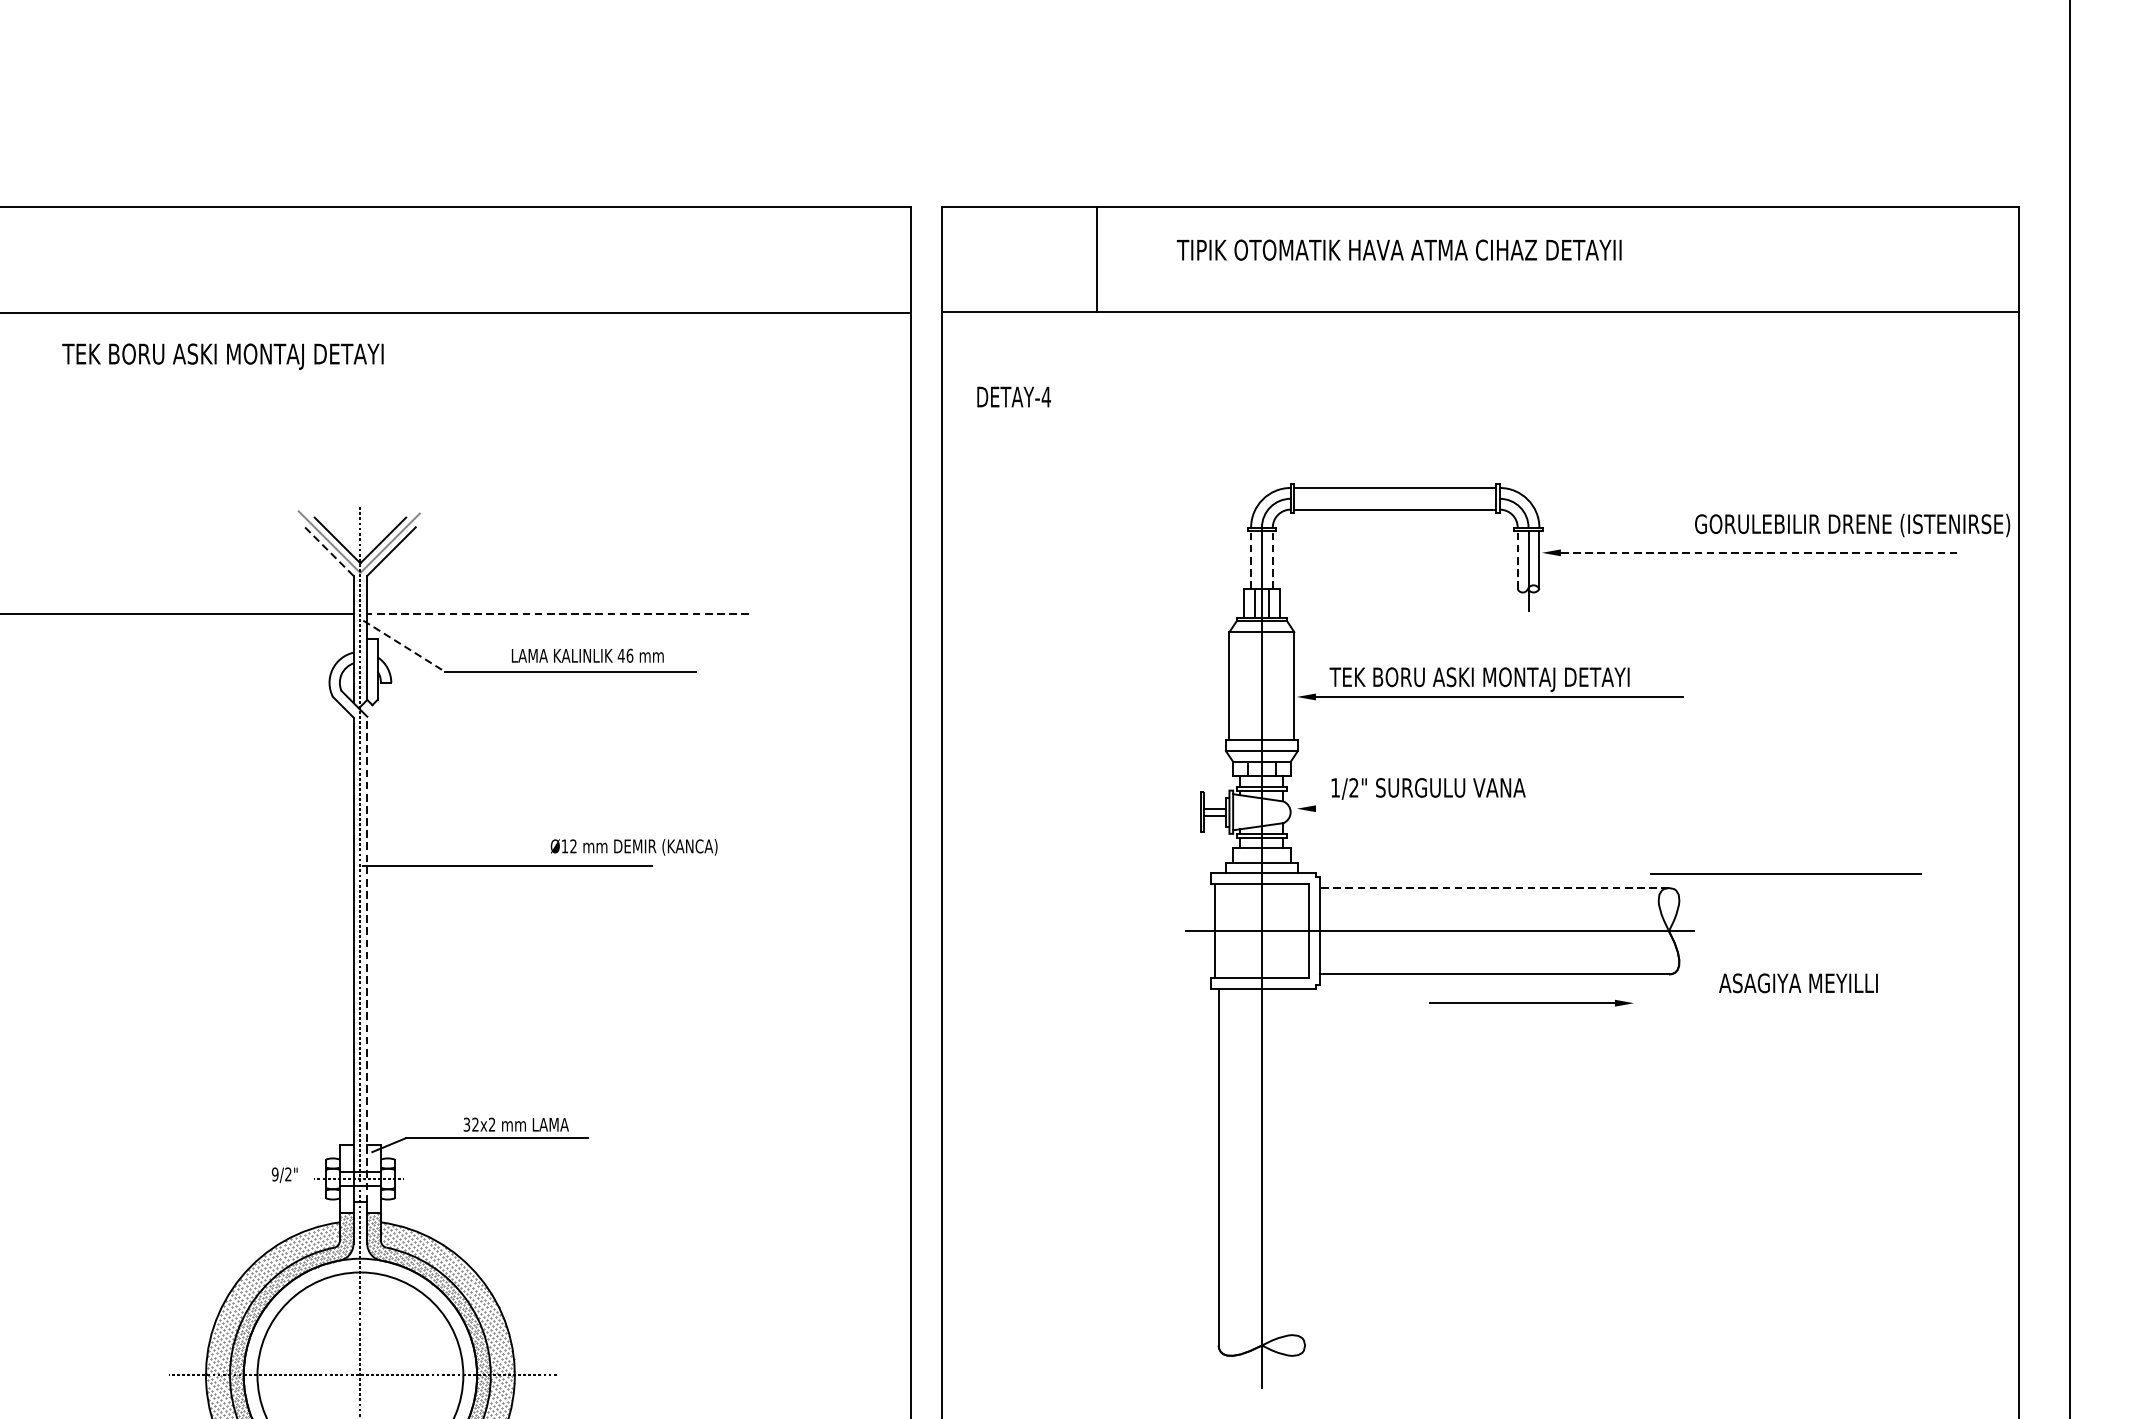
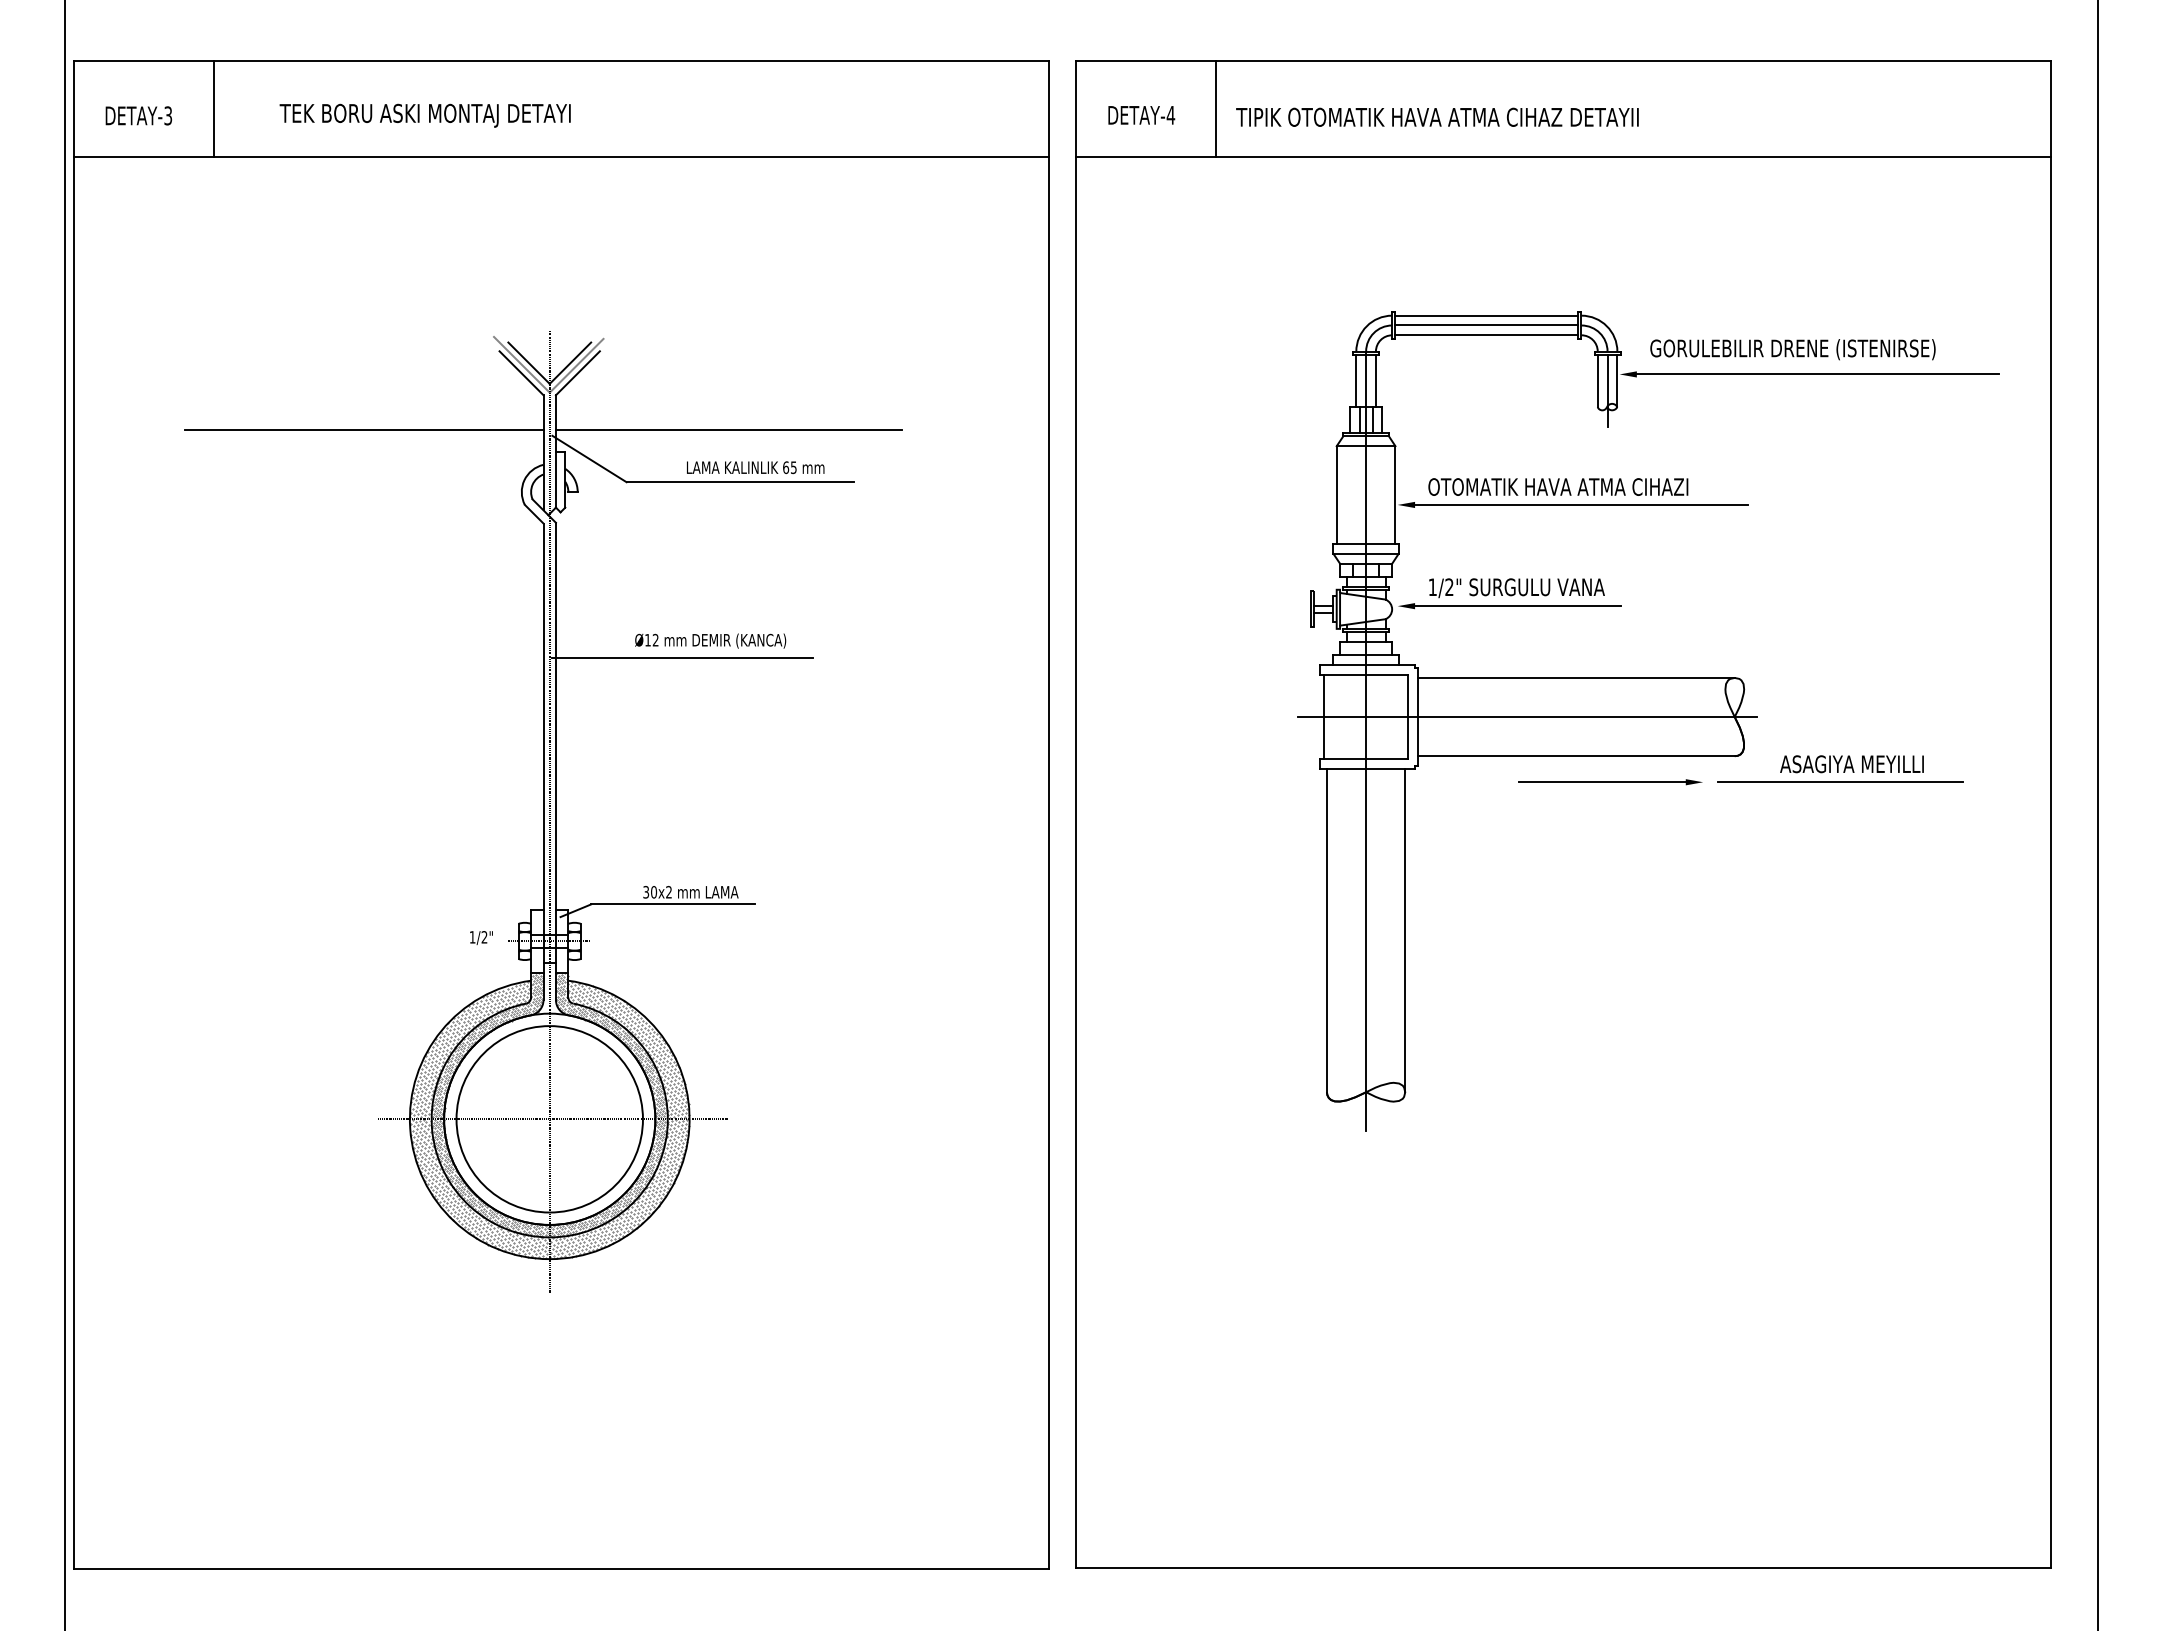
text: (1399, 249) -> (1437, 116), moved
text: (222, 356) -> (424, 115), moved
text: (1013, 397) -> (1141, 115), moved
line: (1394, 498) -> (1486, 325), added
text: (1852, 525) -> (1792, 349), moved
line: (329, 550) -> (521, 372), dashed -> solid
line: (1761, 552) -> (1818, 374), dashed -> solid
line: (1251, 559) -> (1356, 380), dashed -> solid
line: (1272, 559) -> (1375, 380), dashed -> solid
line: (1517, 559) -> (1597, 380), dashed -> solid
line: (557, 613) -> (728, 429), dashed -> solid
line: (404, 646) -> (589, 459), dashed -> solid
text: (625, 655) -> (789, 467), 46 -> 65
text: (1478, 679) -> (1562, 489), TEK BORU ASKI MONTAJ DETAYI -> OTOMATIK HAVA ATMA CIHAZI
line: (1429, 809) -> (1517, 606), added
text: (634, 846) -> (710, 640), moved
line: (1785, 873) -> (1840, 781), moved
line: (1494, 887) -> (1576, 677), dashed -> solid
line: (366, 959) -> (555, 742), dashed -> solid
text: (476, 1124) -> (654, 892), 32x2 -> 30x2
line: (1305, 1166) -> (1405, 930), added
text: (275, 1174) -> (472, 937), 9/2" -> 1/2"

